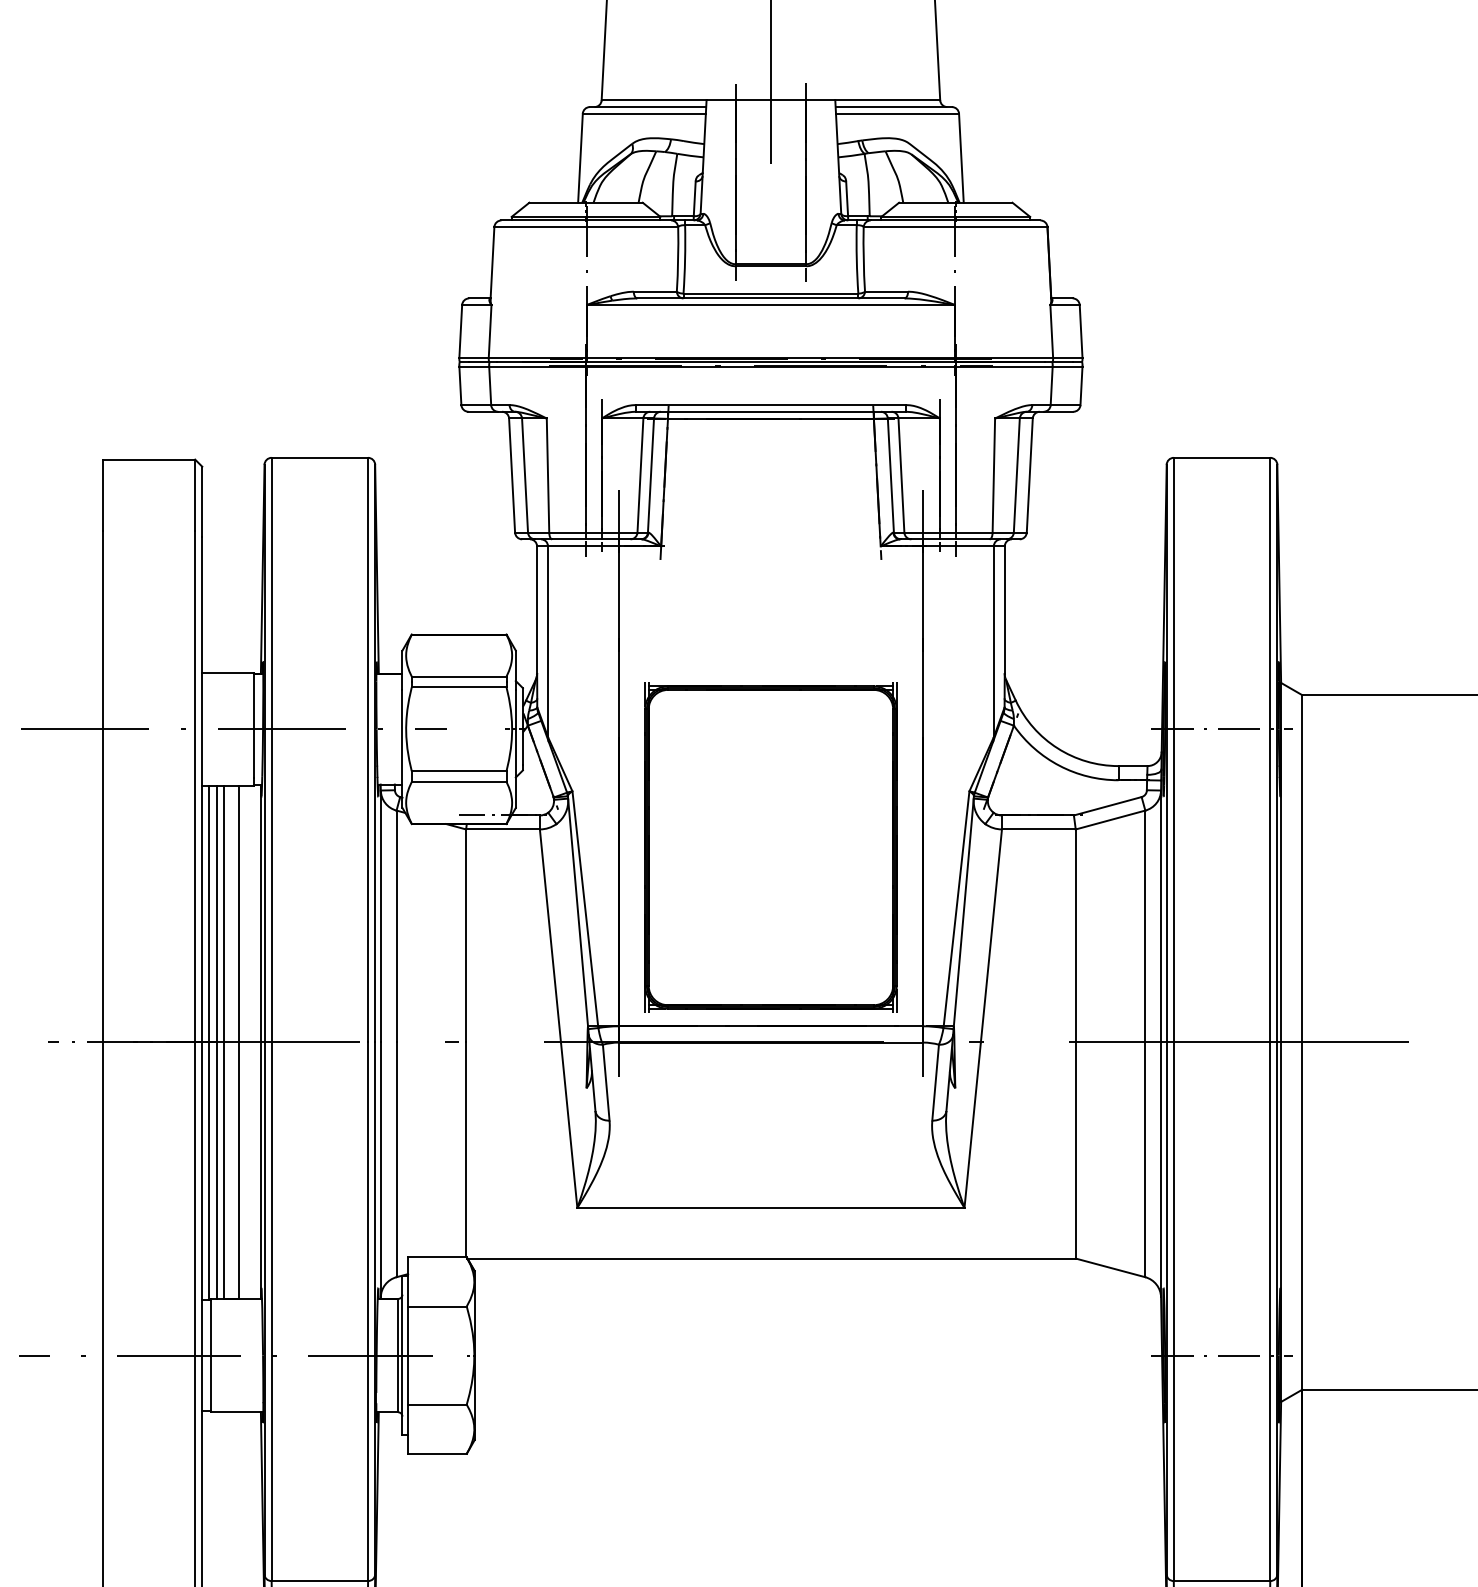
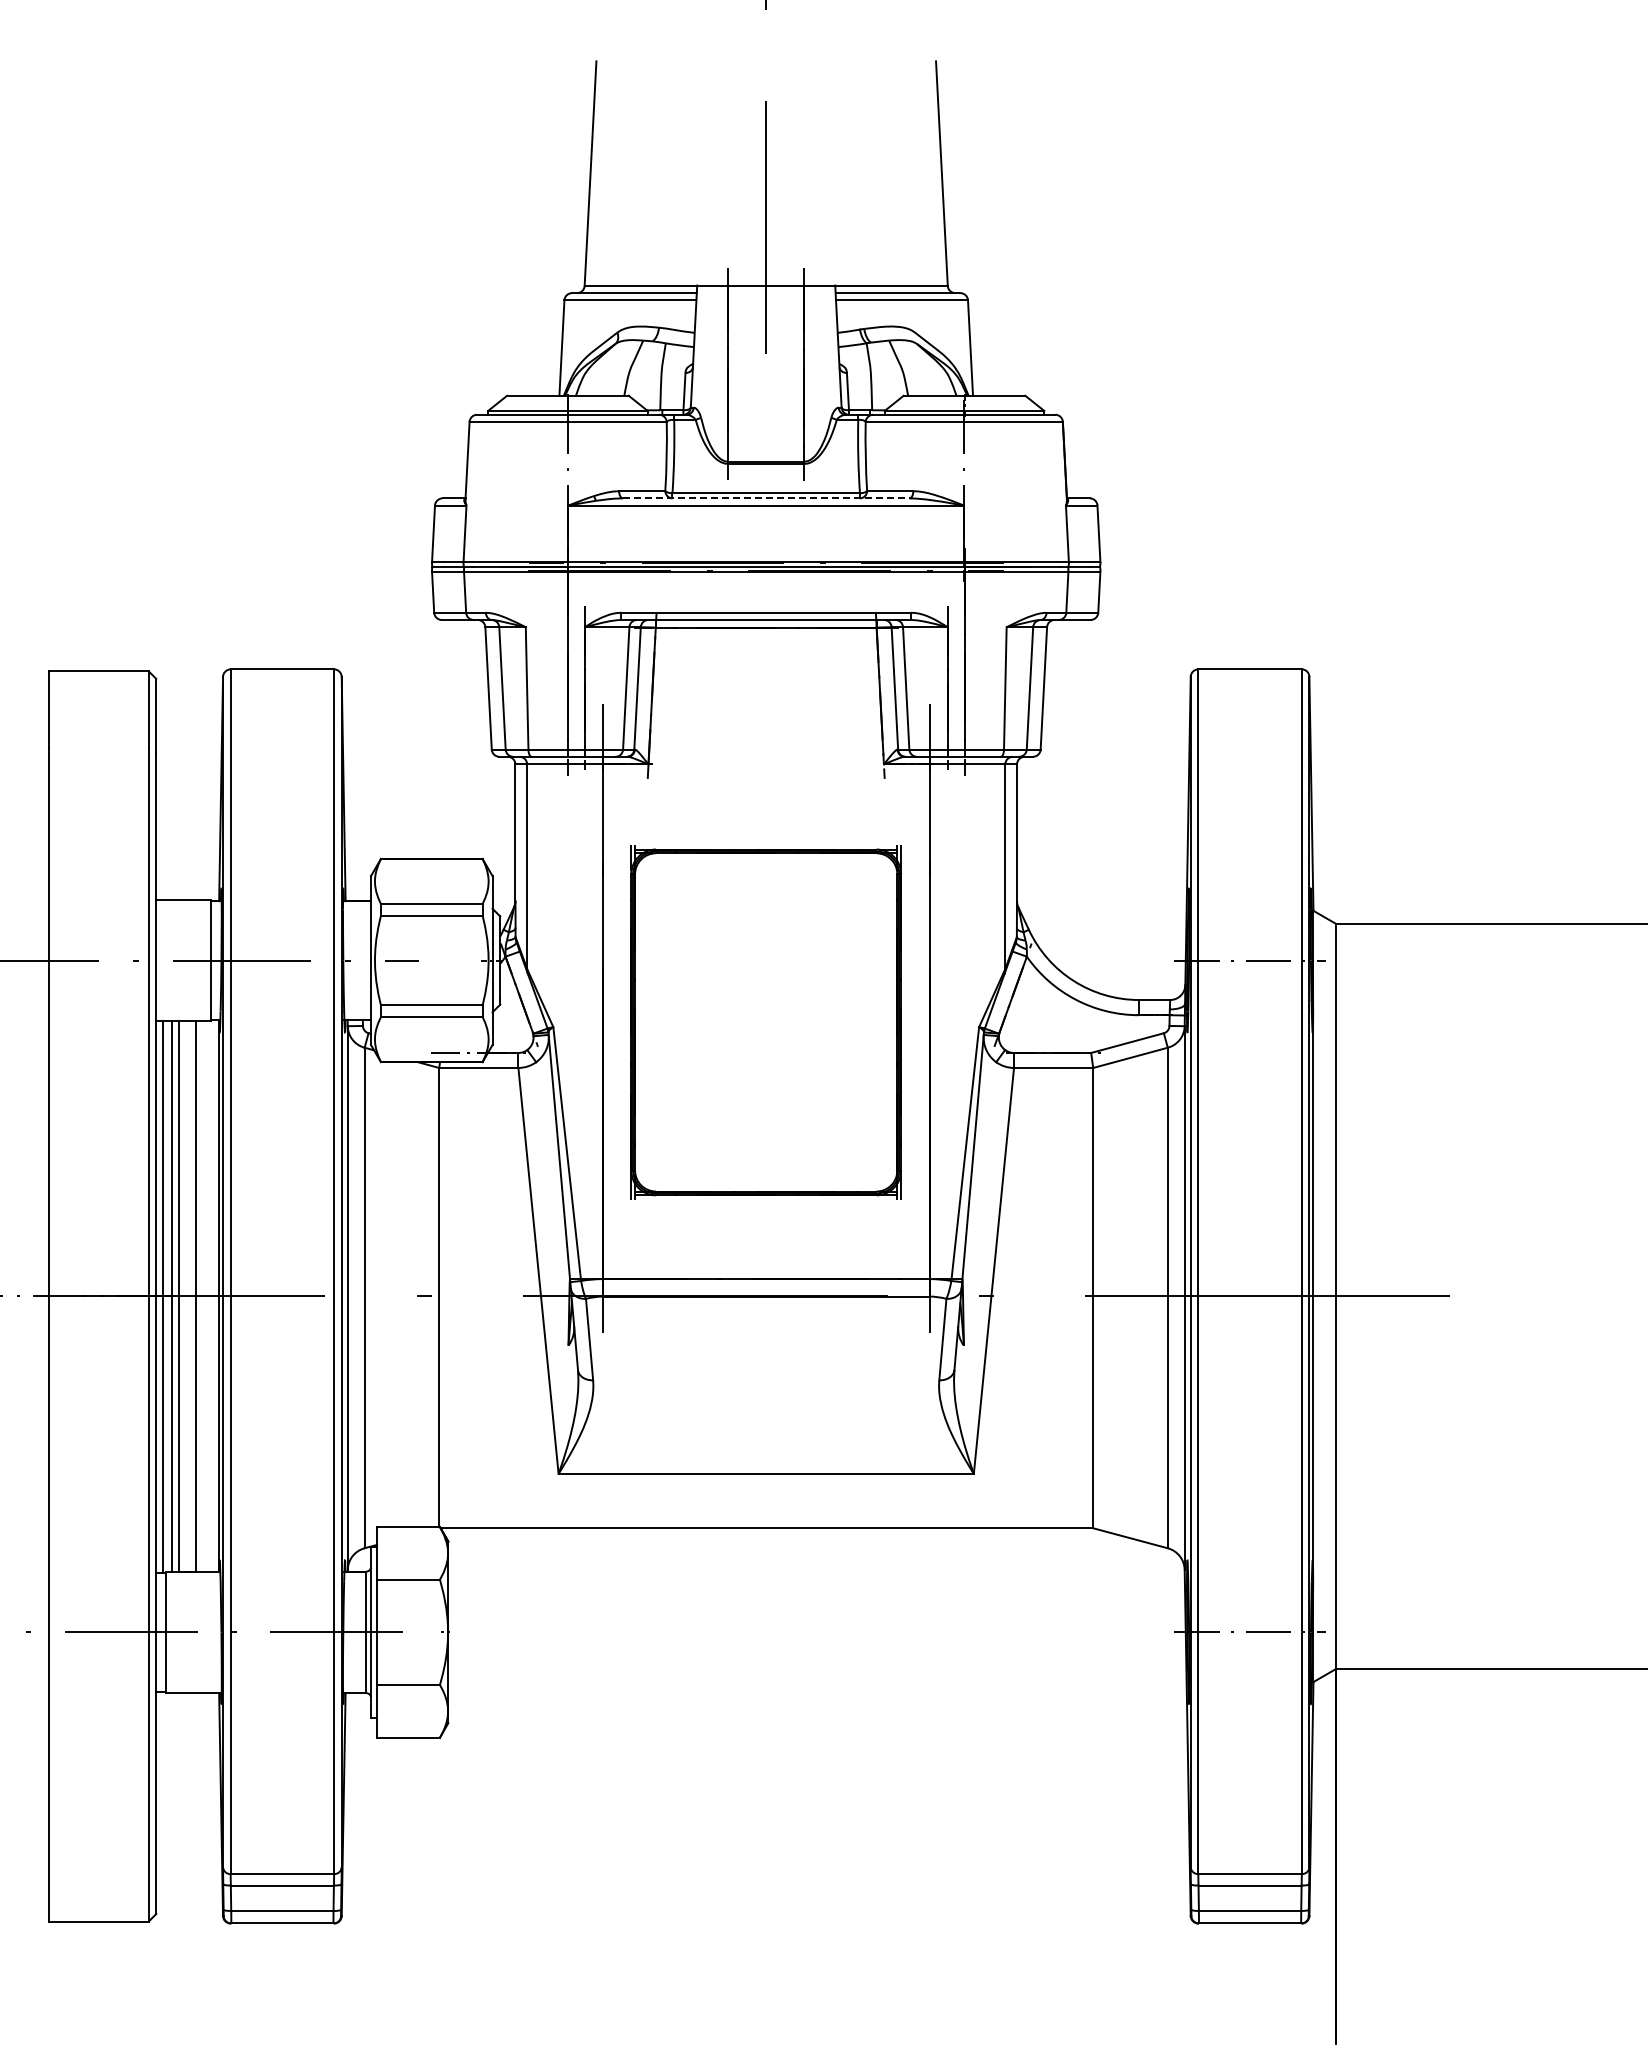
line: (771, 298) -> (766, 498), solid -> dashed
part: (770, 847) -> (765, 1022), moved

